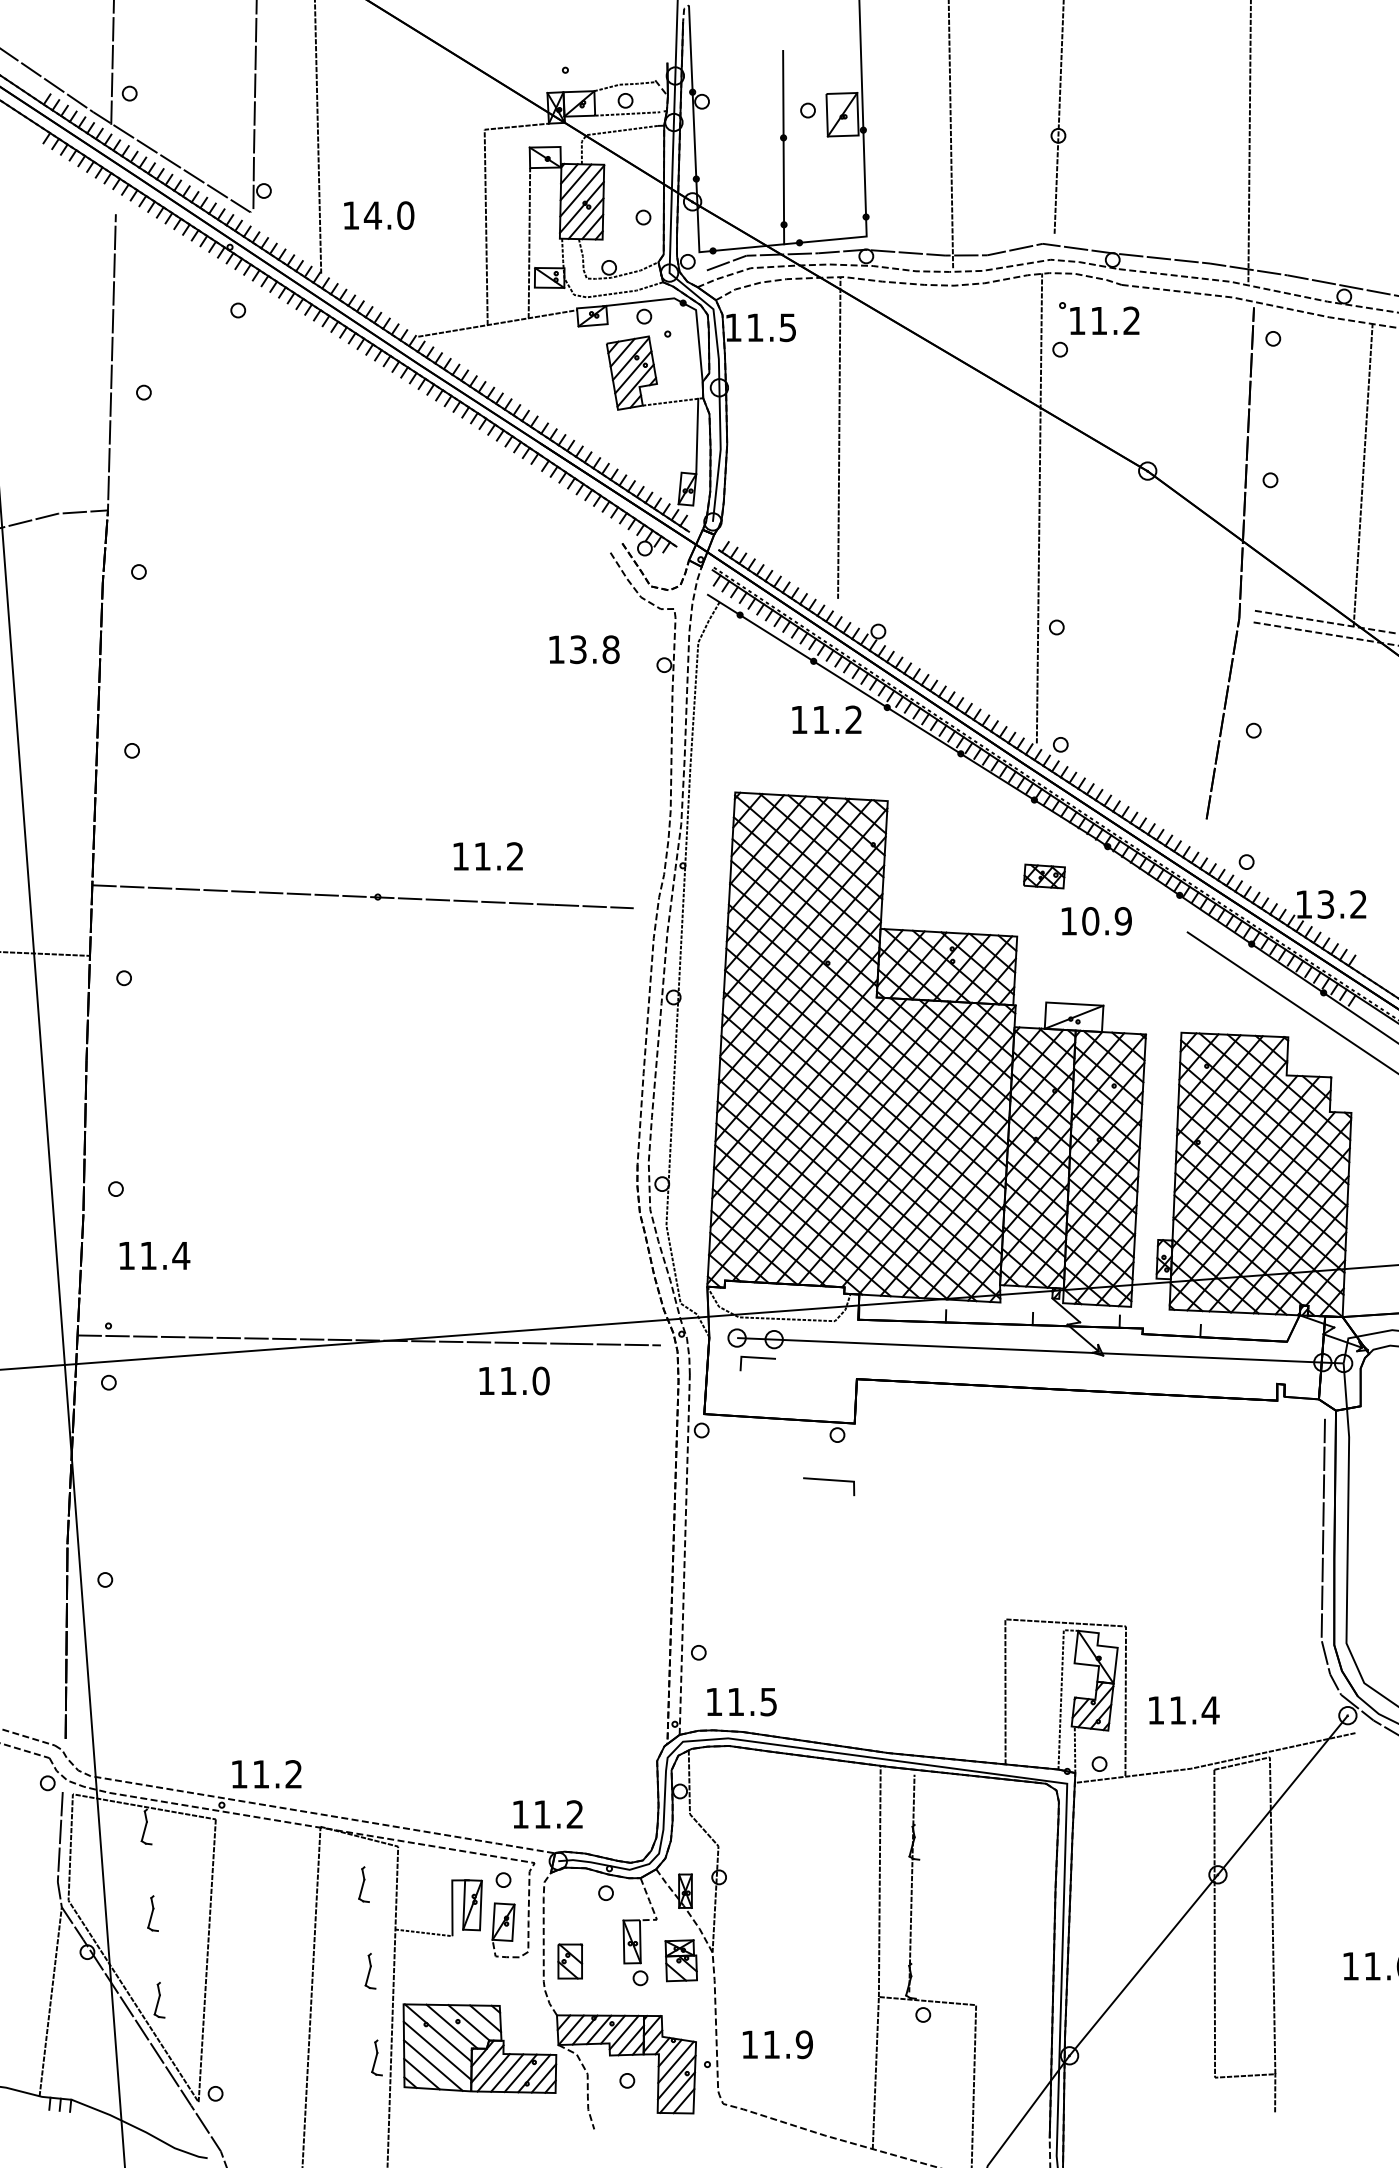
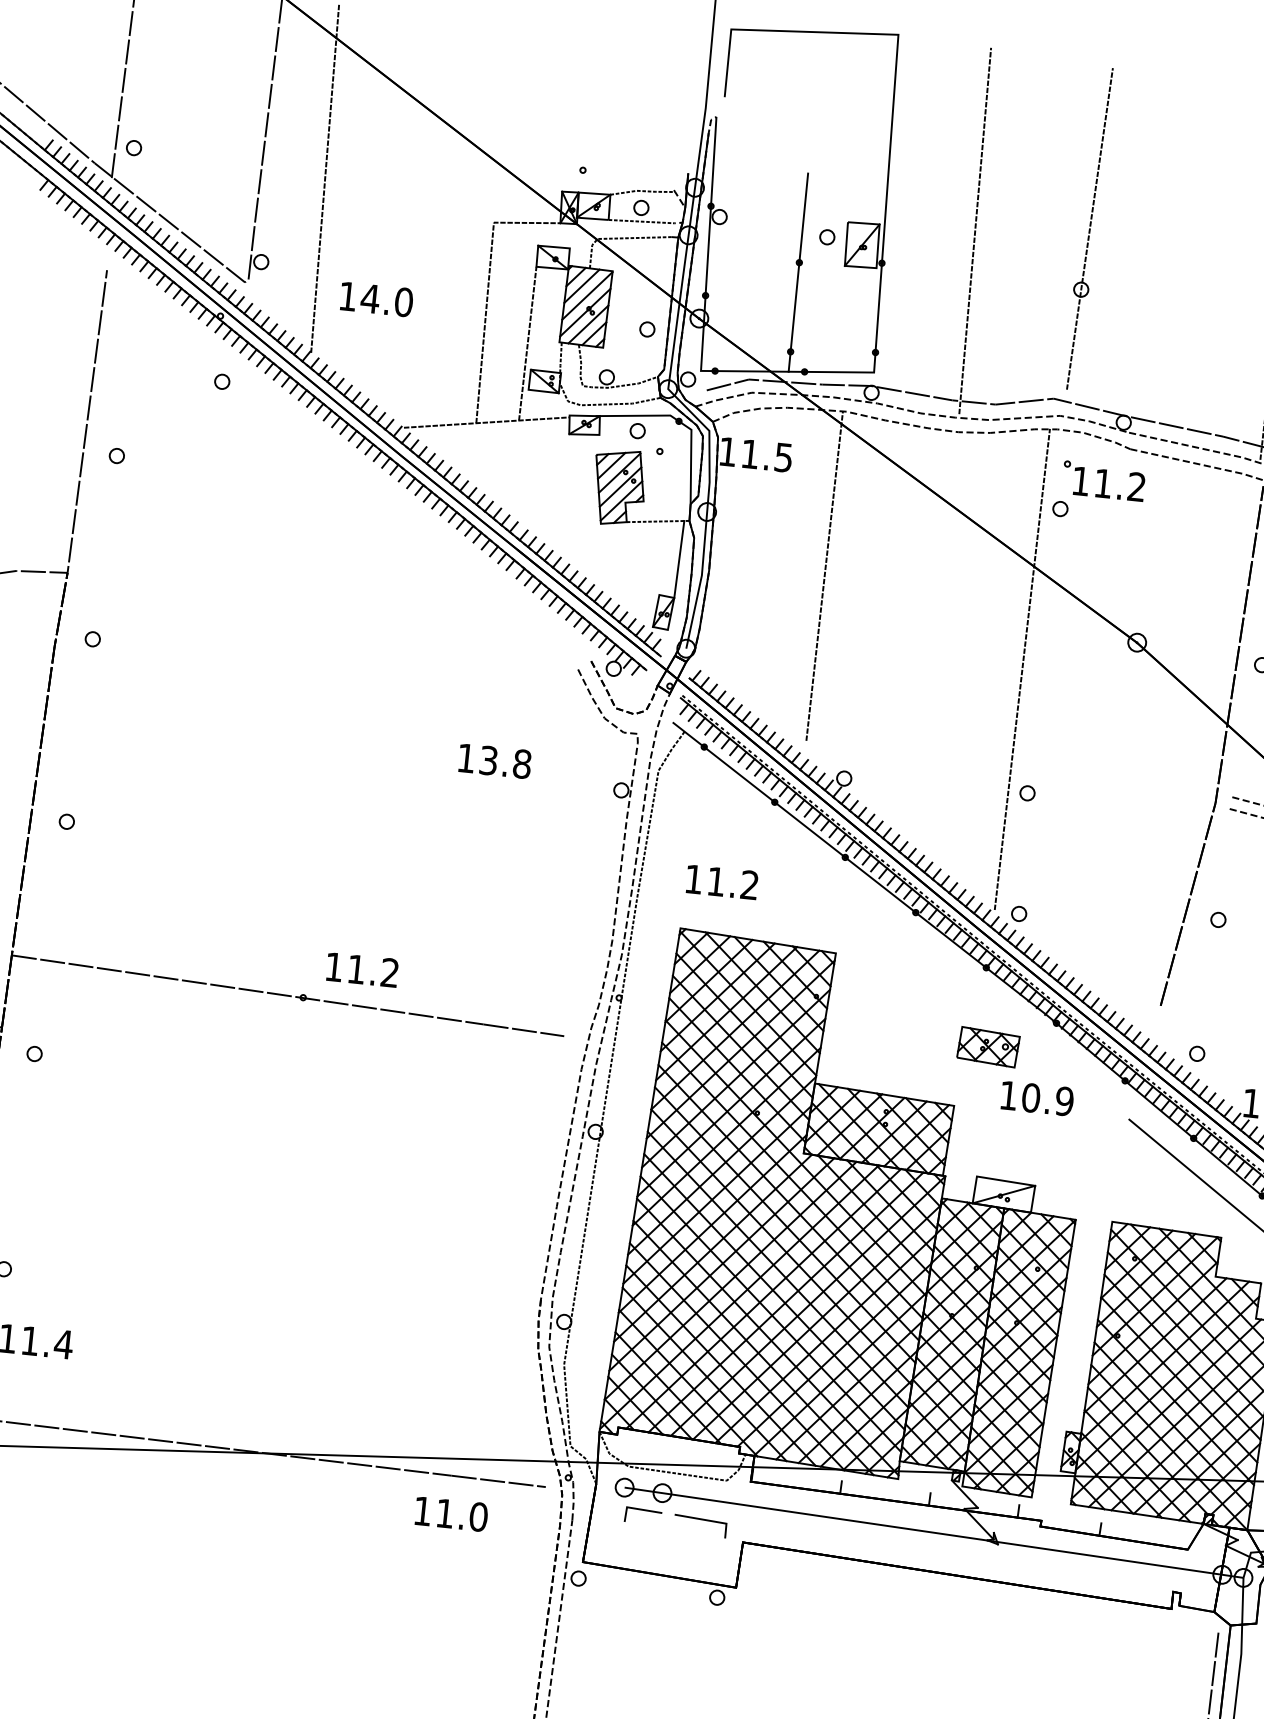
text: (584, 649) -> (495, 761), moved
text: (826, 719) -> (721, 881), moved
text: (487, 856) -> (361, 969), moved
part: (1044, 876) -> (988, 1047), size x1.43
text: (514, 1380) -> (451, 1513), moved
line: (831, 1481) -> (703, 1521), moved

